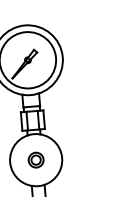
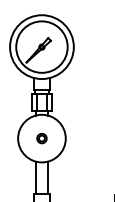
part: (35, 160) -> (41, 138), size x0.7

